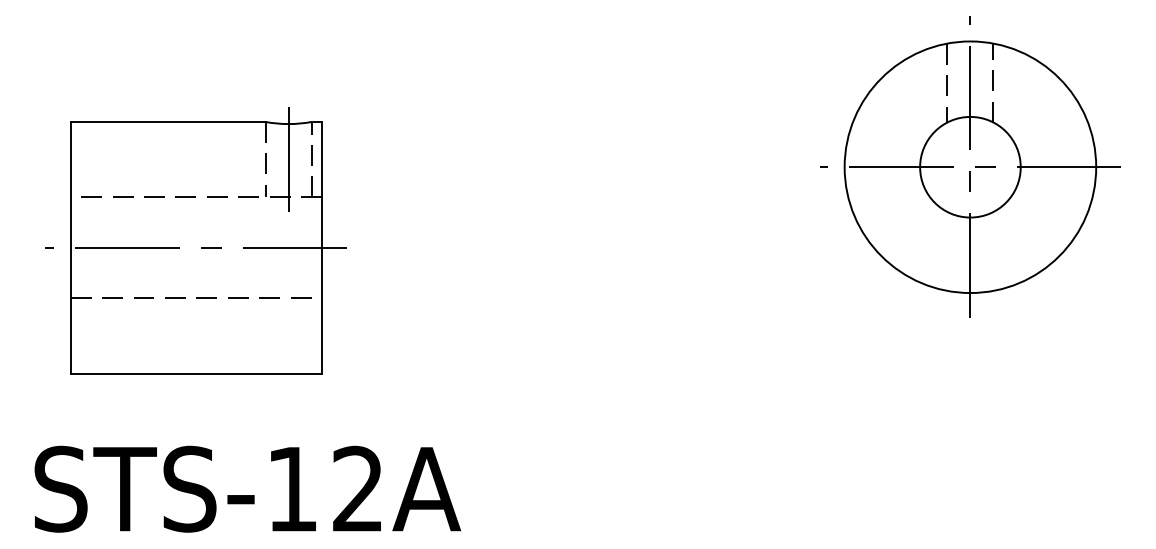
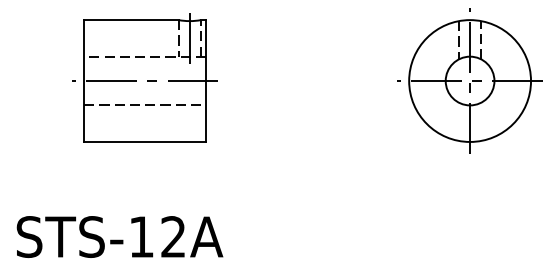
part: (195, 240) -> (144, 77), moved

